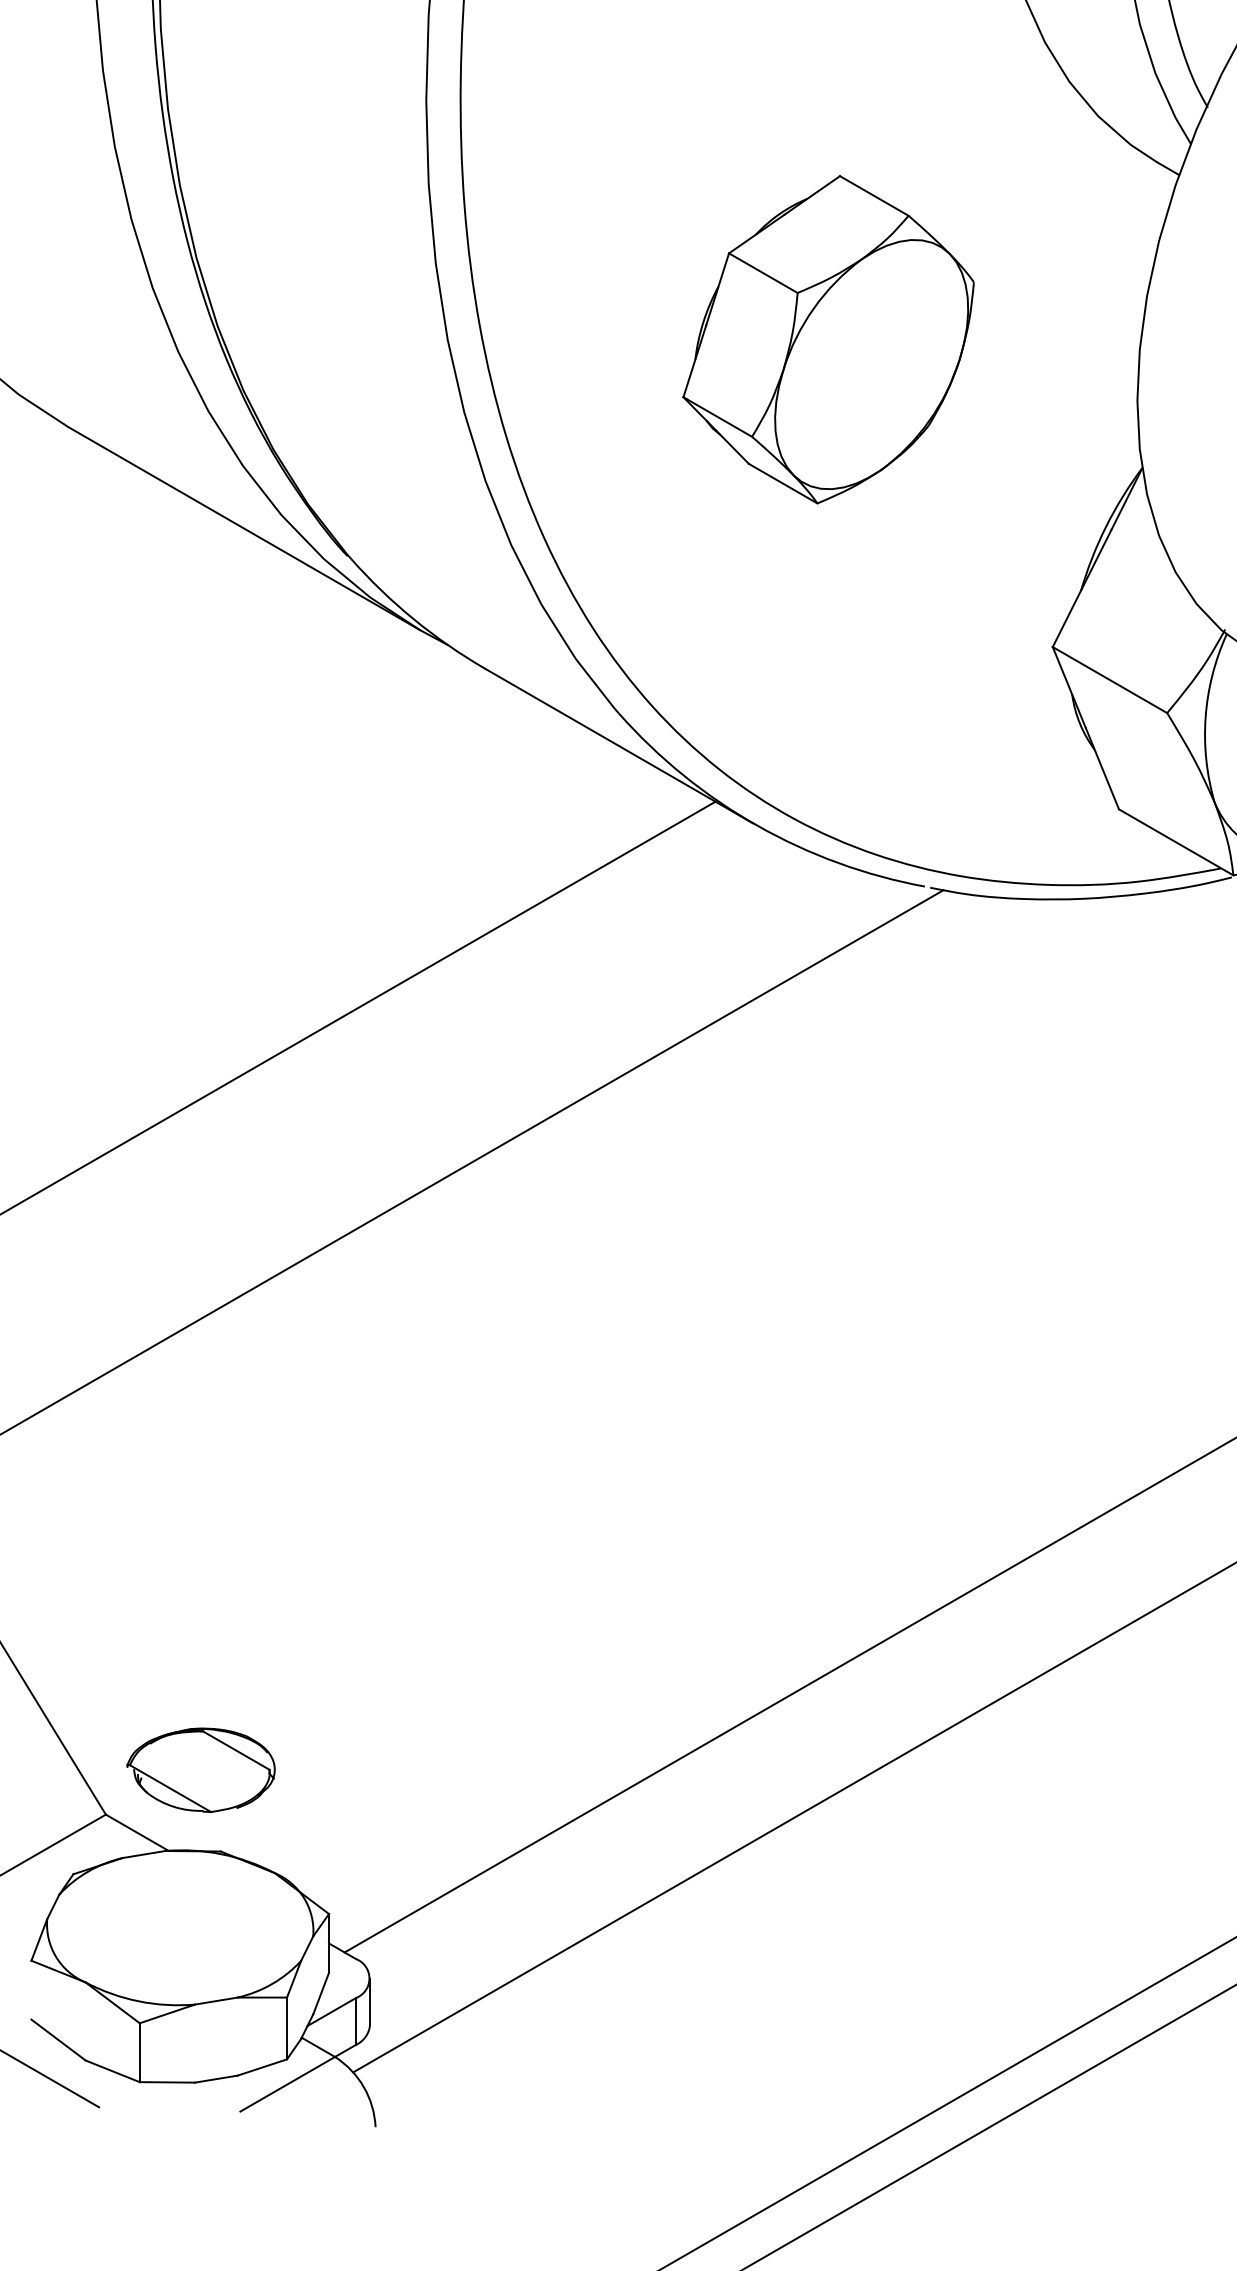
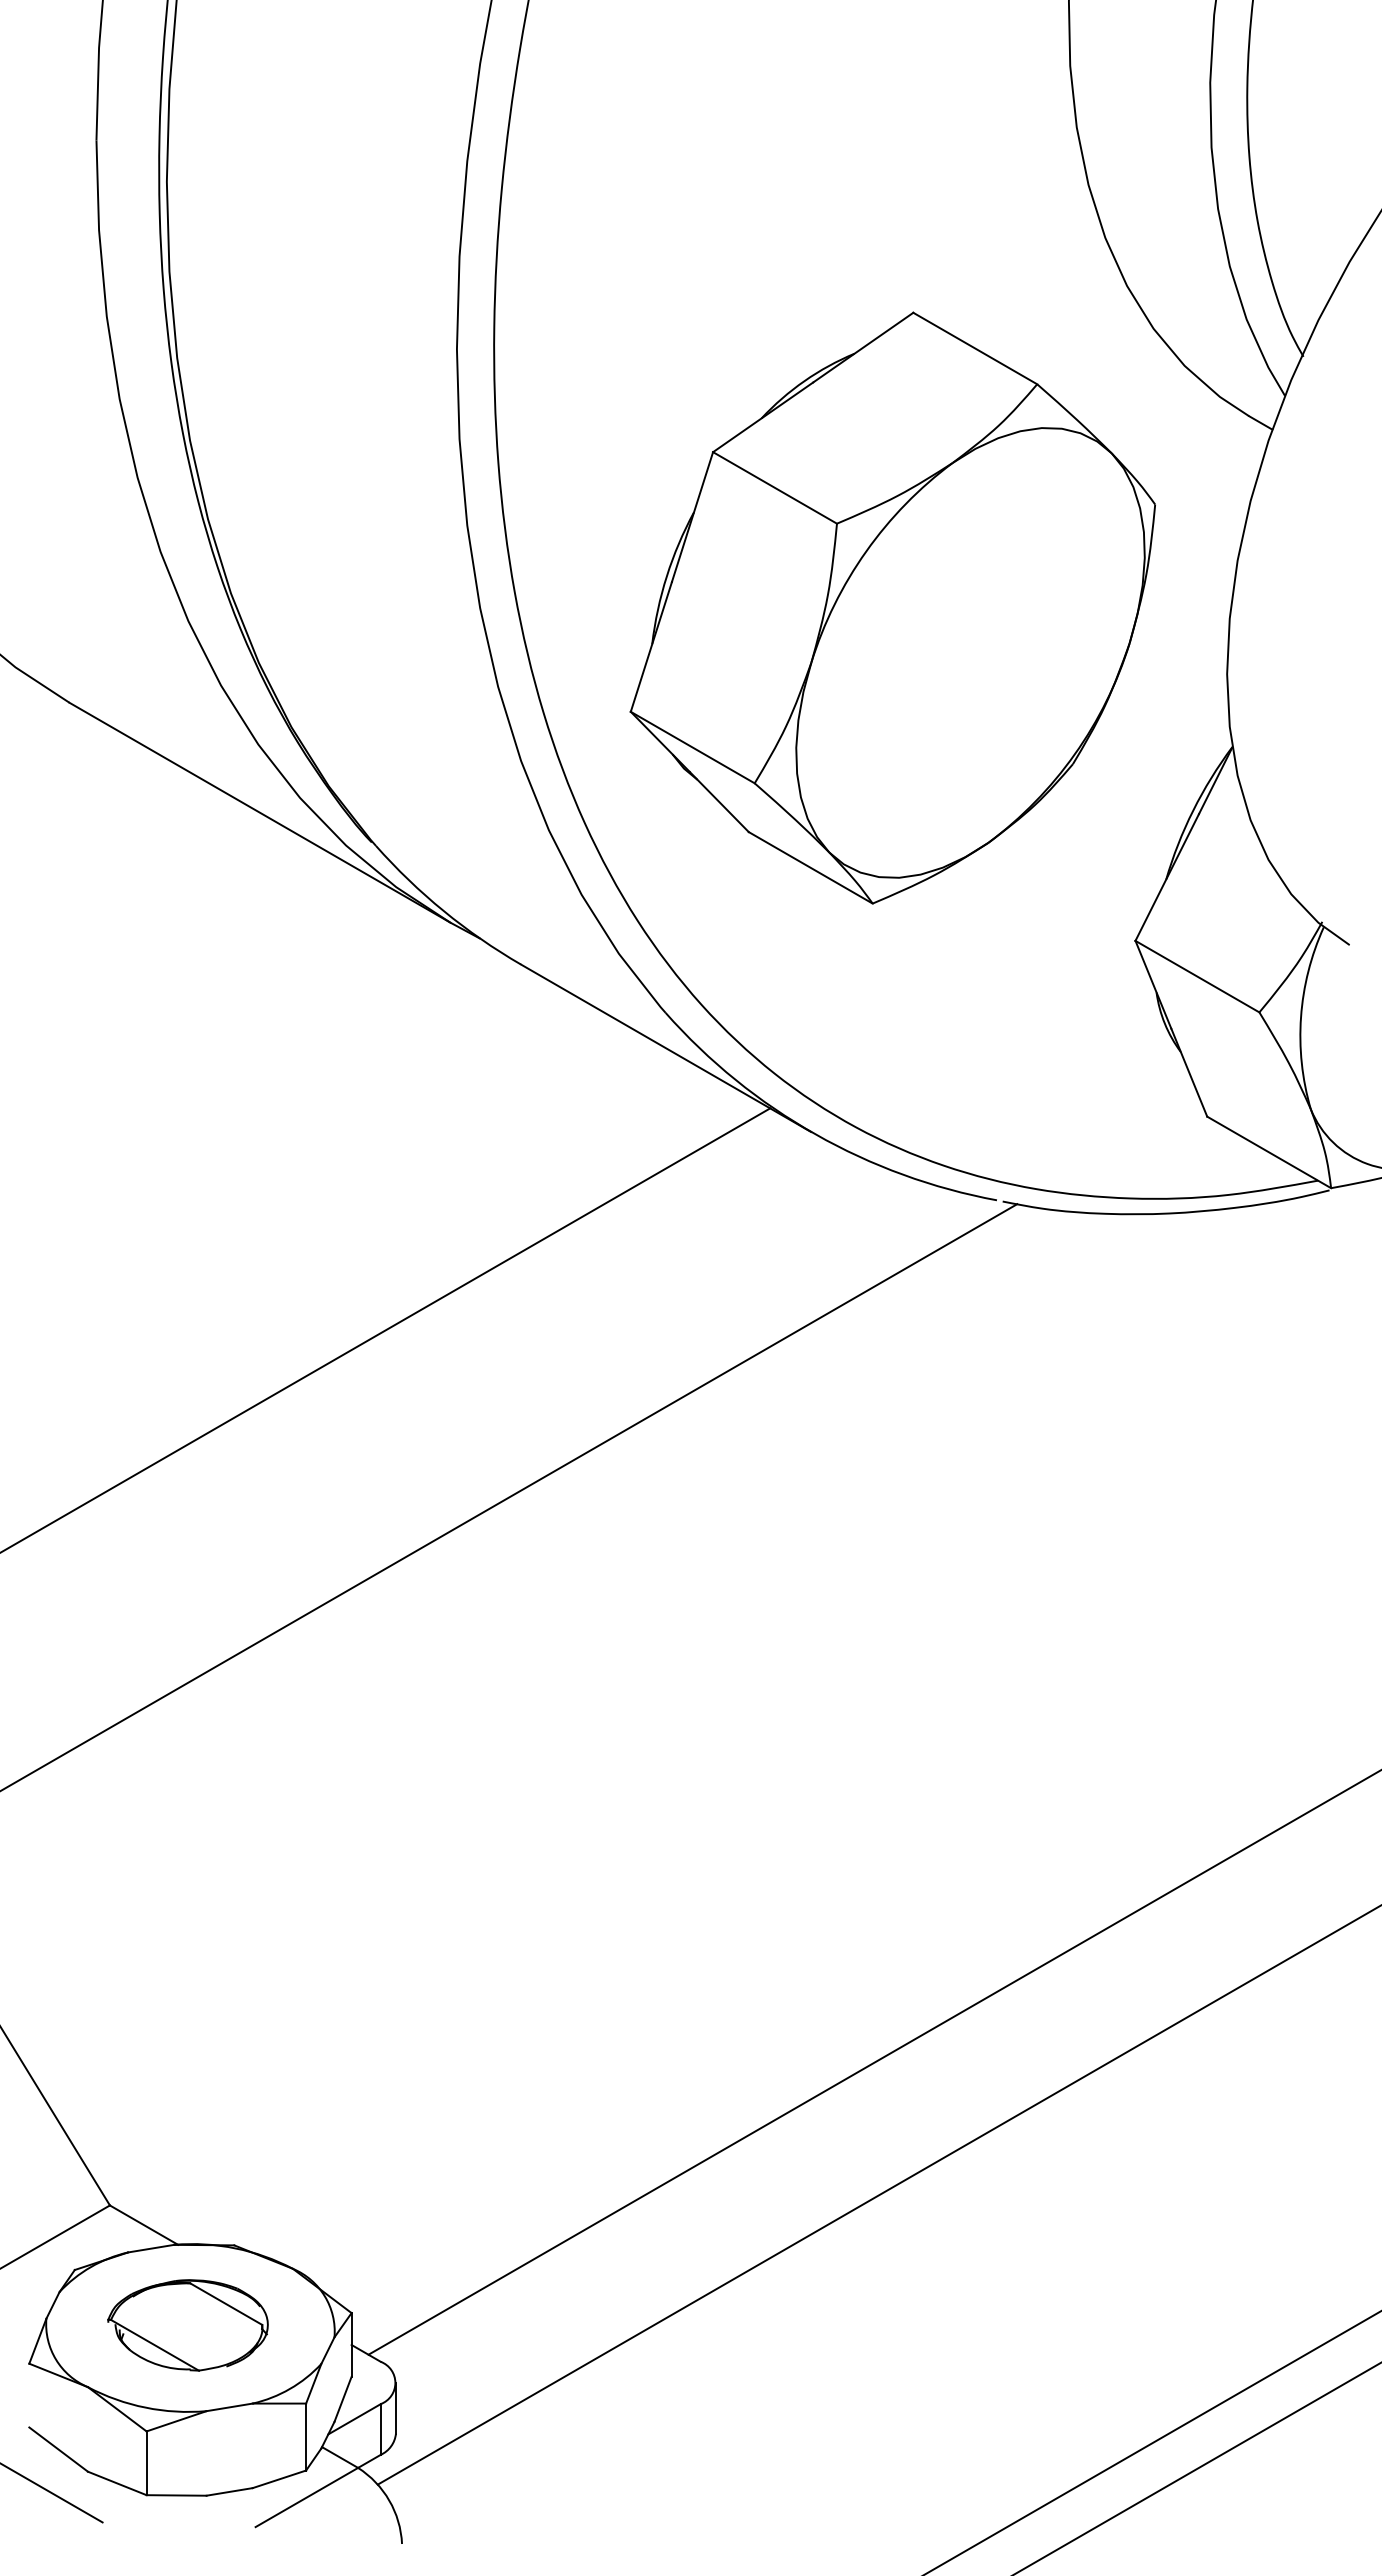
part: (828, 339) -> (892, 607), size x1.67
part: (200, 1770) -> (187, 2325), moved

